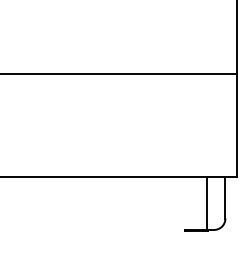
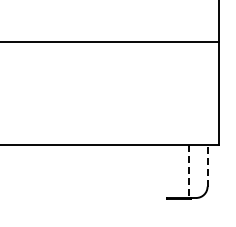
line: (225, 197) -> (207, 165), solid -> dashed
line: (206, 203) -> (188, 171), solid -> dashed

